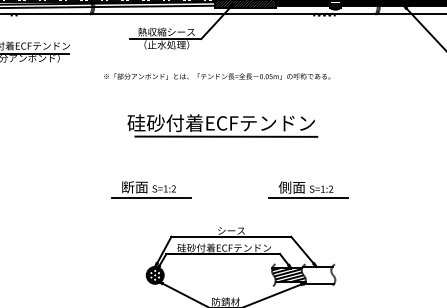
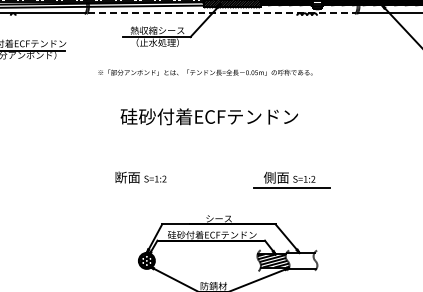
line: (235, 14) -> (222, 13), solid -> dashed
line: (226, 136) -> (214, 129), removed
line: (150, 197) -> (142, 187), removed

